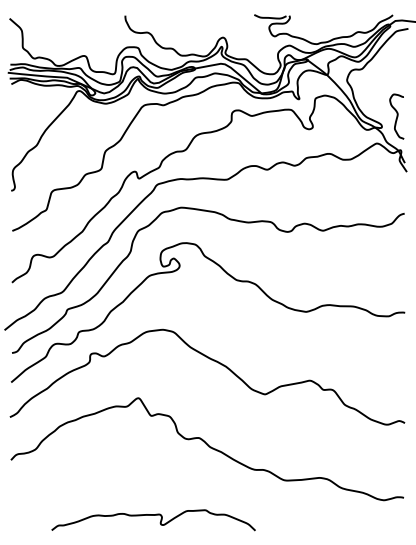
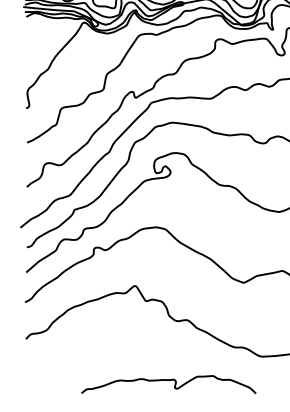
curve: (153, 515) -> (168, 380), moved

